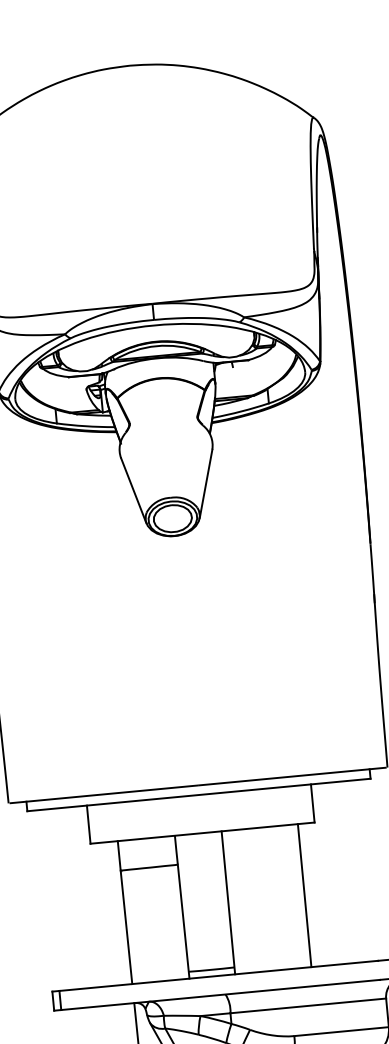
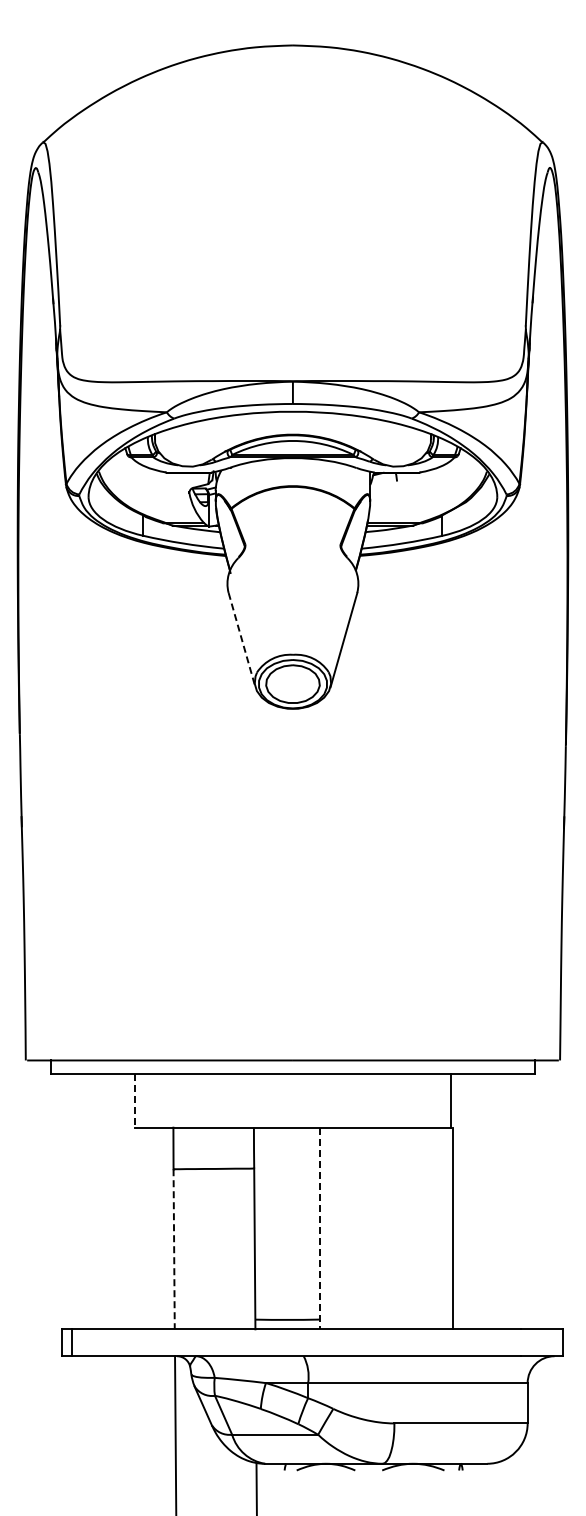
line: (134, 491) -> (242, 640), solid -> dashed
line: (88, 824) -> (134, 1100), solid -> dashed
line: (304, 895) -> (453, 1228), moved
line: (228, 902) -> (319, 1228), solid -> dashed
line: (126, 927) -> (174, 1249), solid -> dashed

